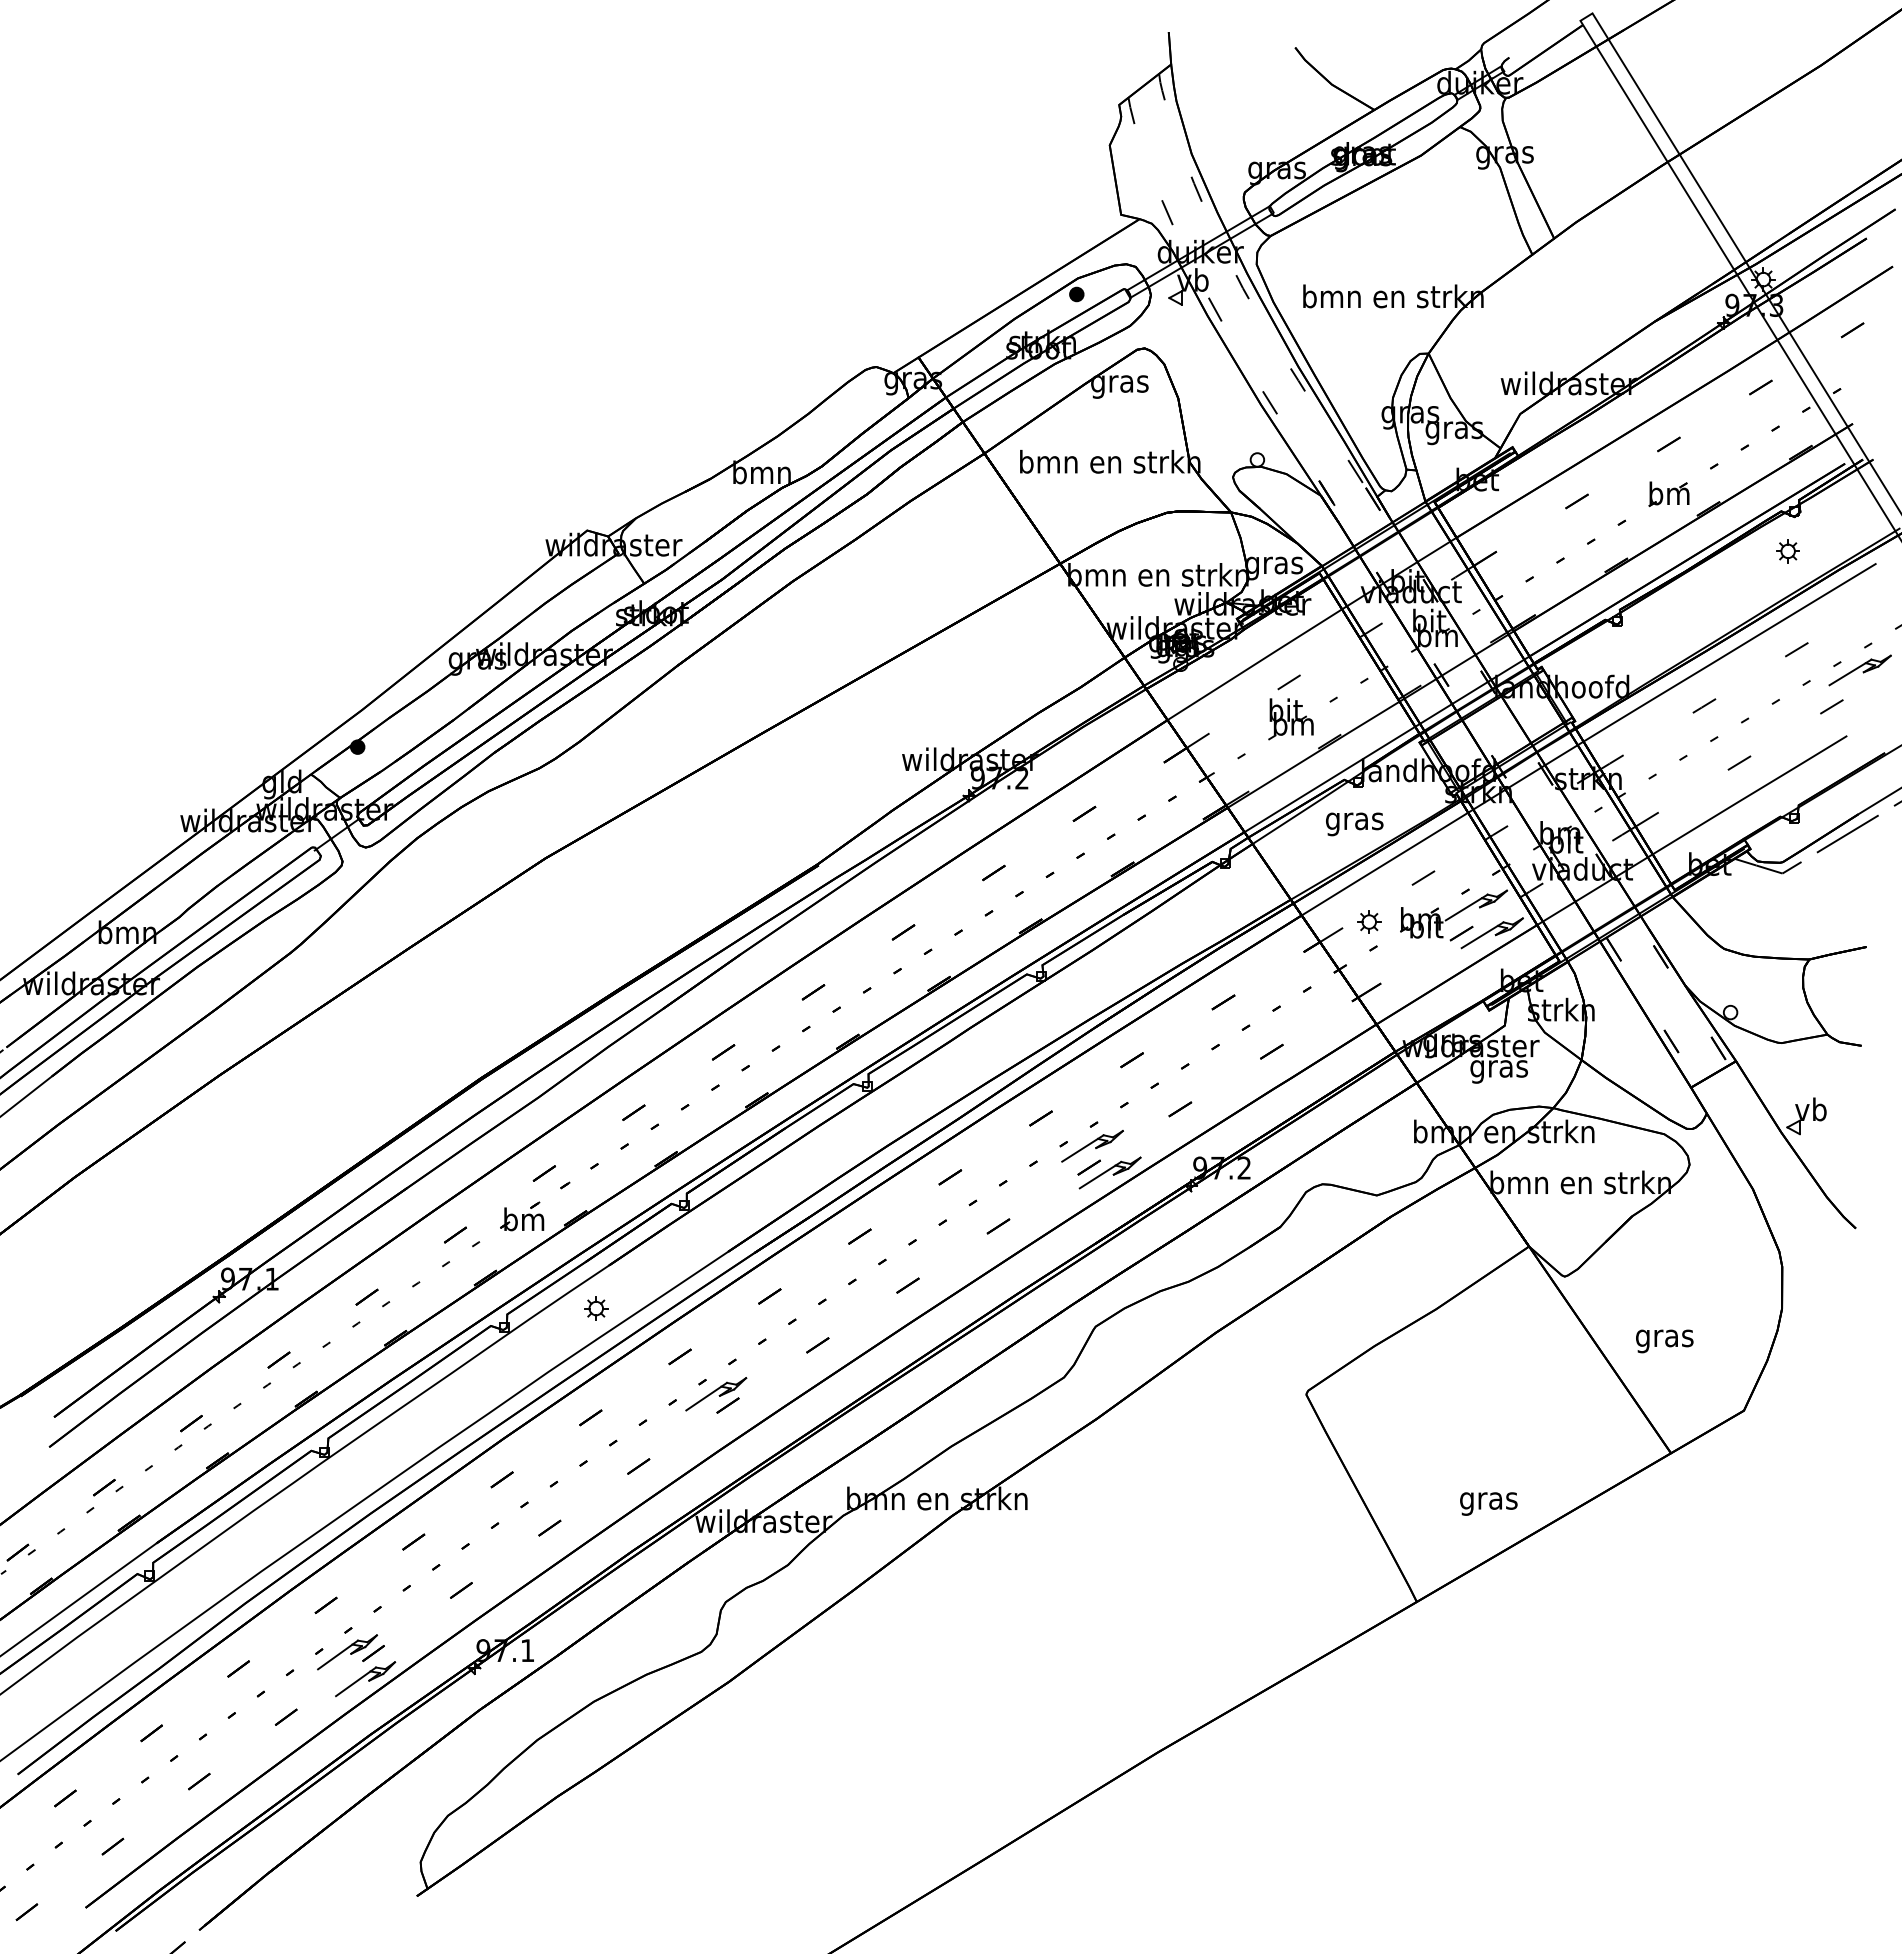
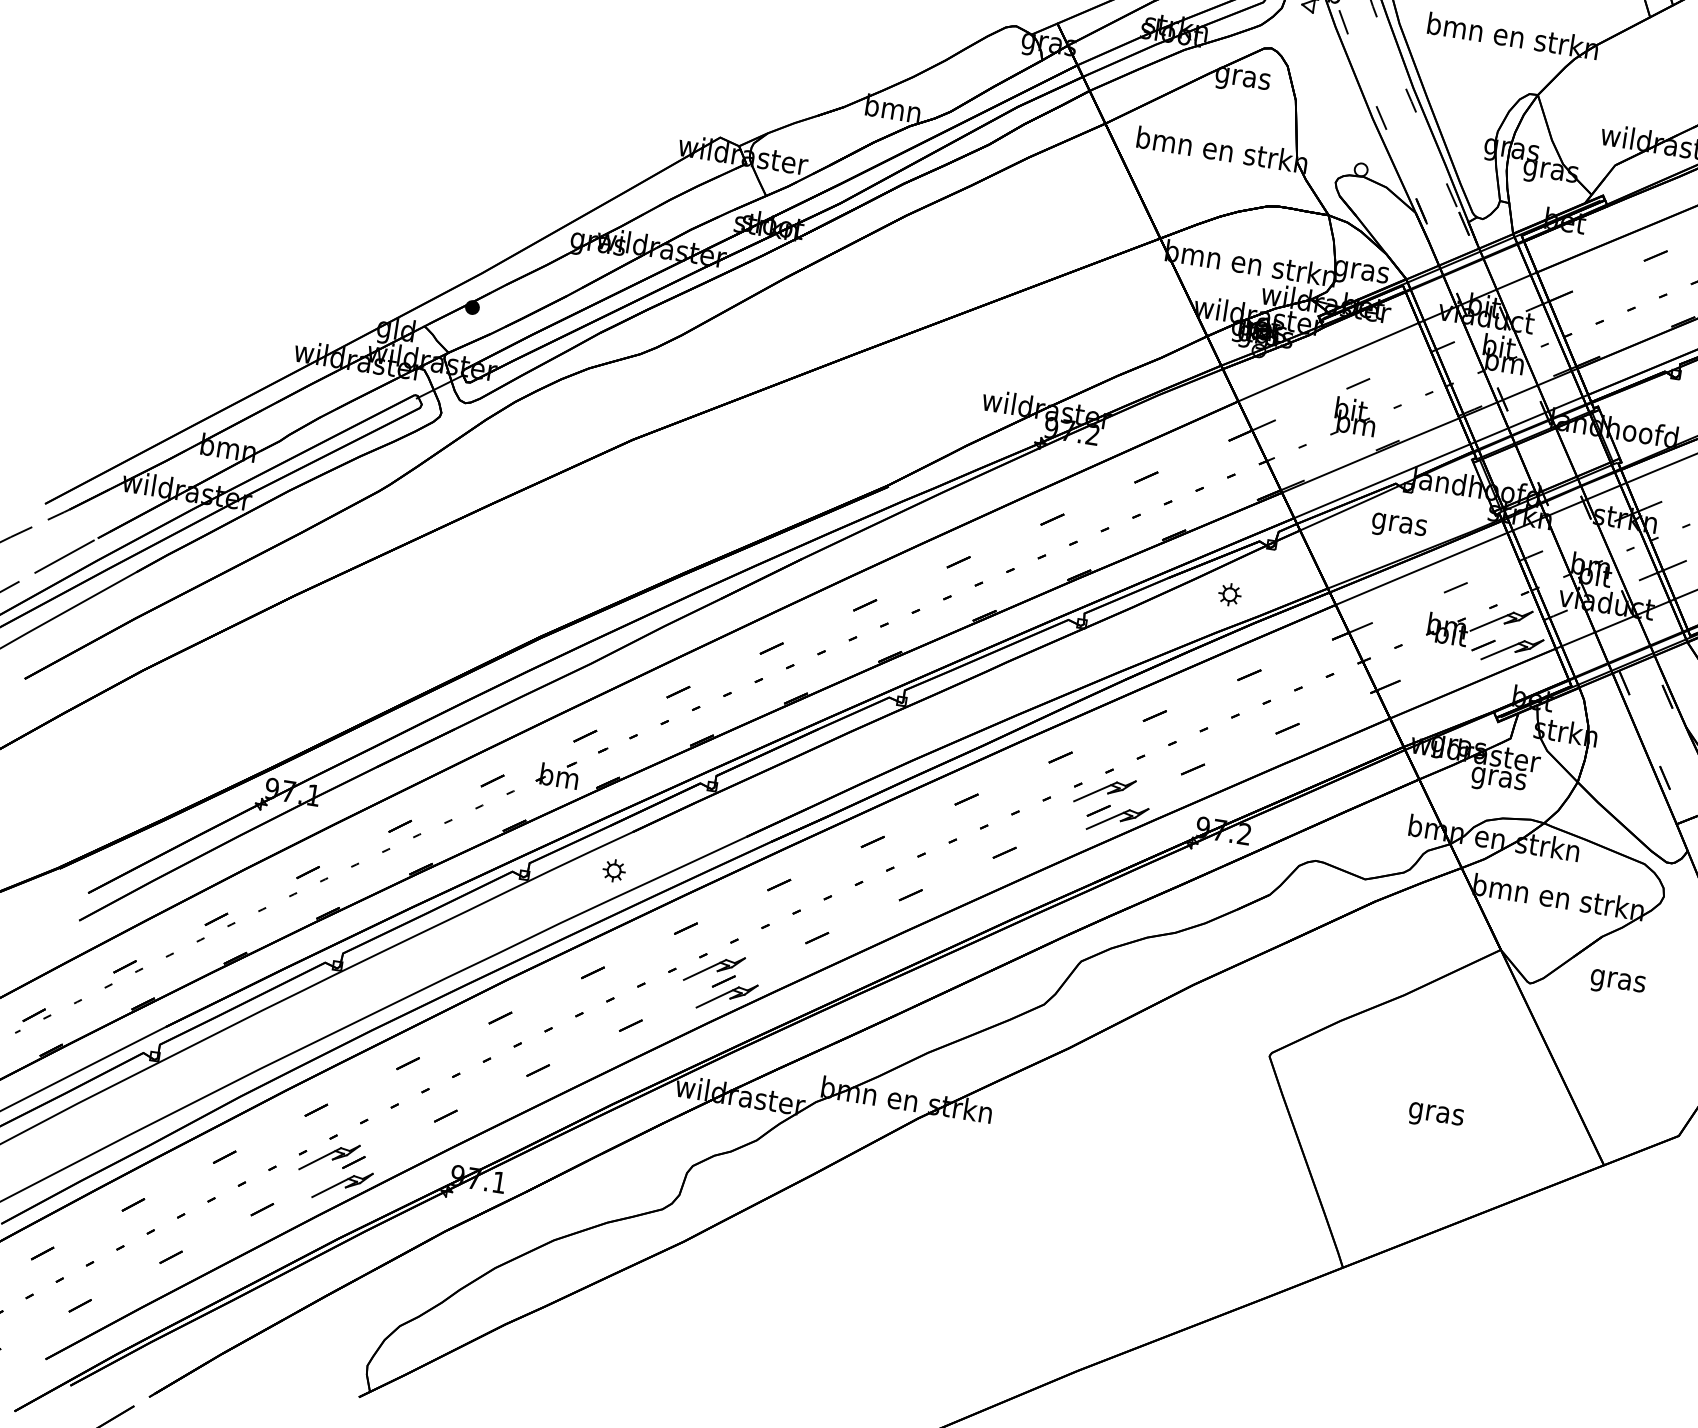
part: (1369, 921) -> (1230, 594), moved
text: (1664, 1341) -> (1617, 983), moved
part: (733, 1420) -> (726, 996), added
text: (1488, 1503) -> (1435, 1116), moved

